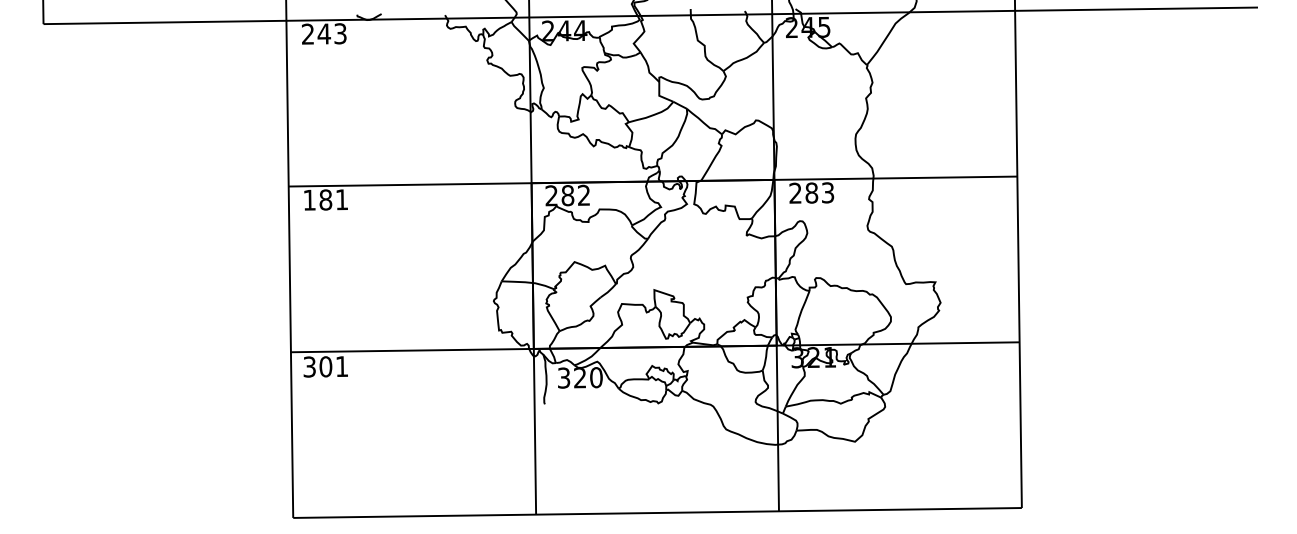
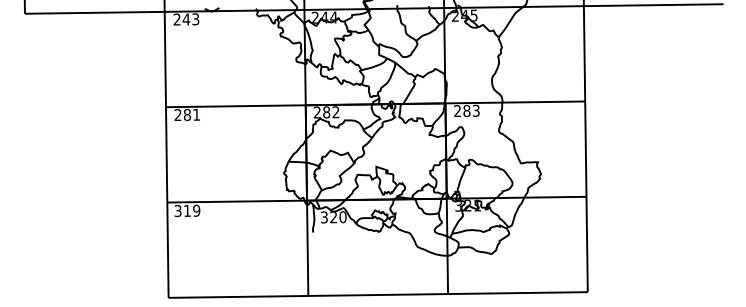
text: (308, 199) -> (177, 114), 181 -> 281
text: (332, 366) -> (191, 210), 301 -> 319

